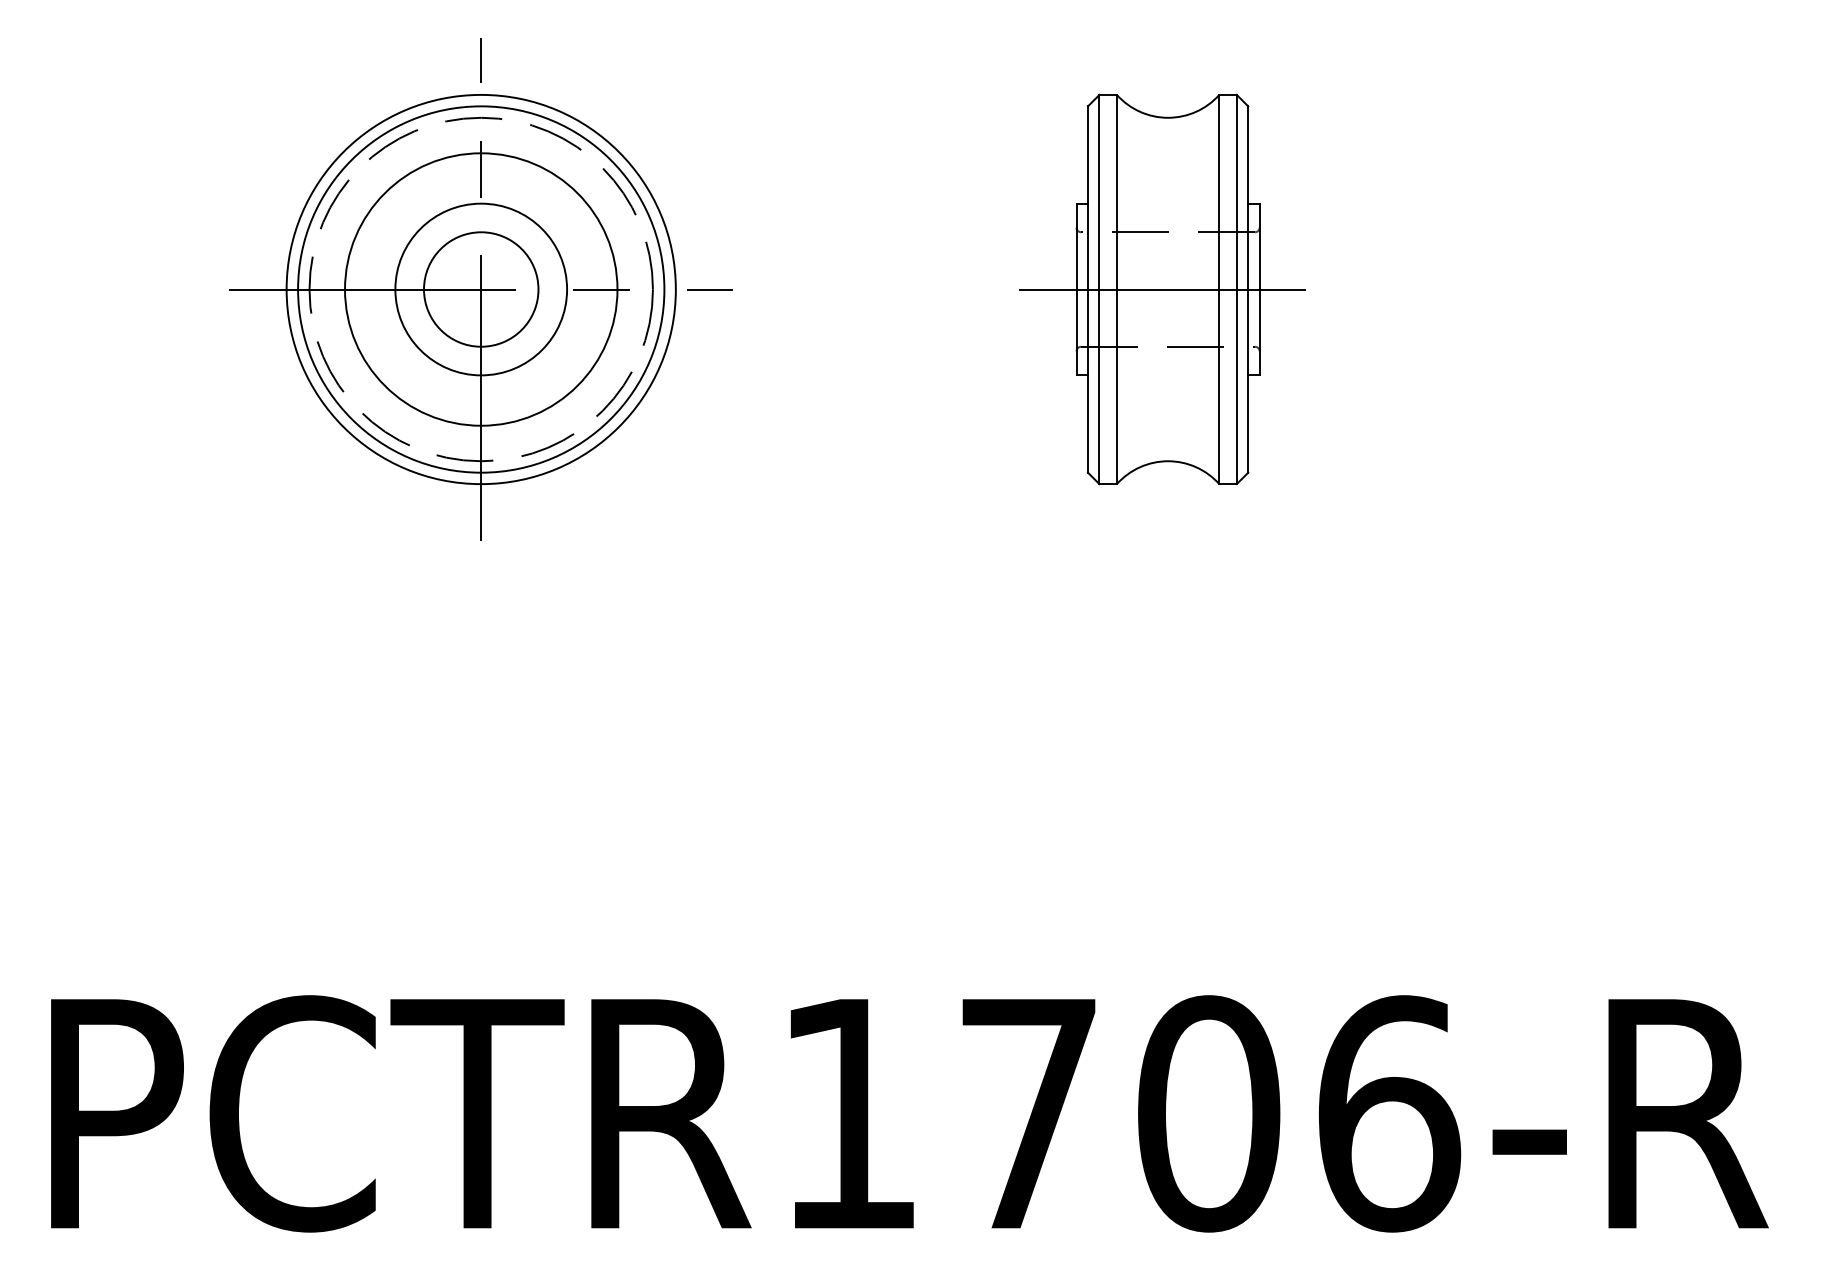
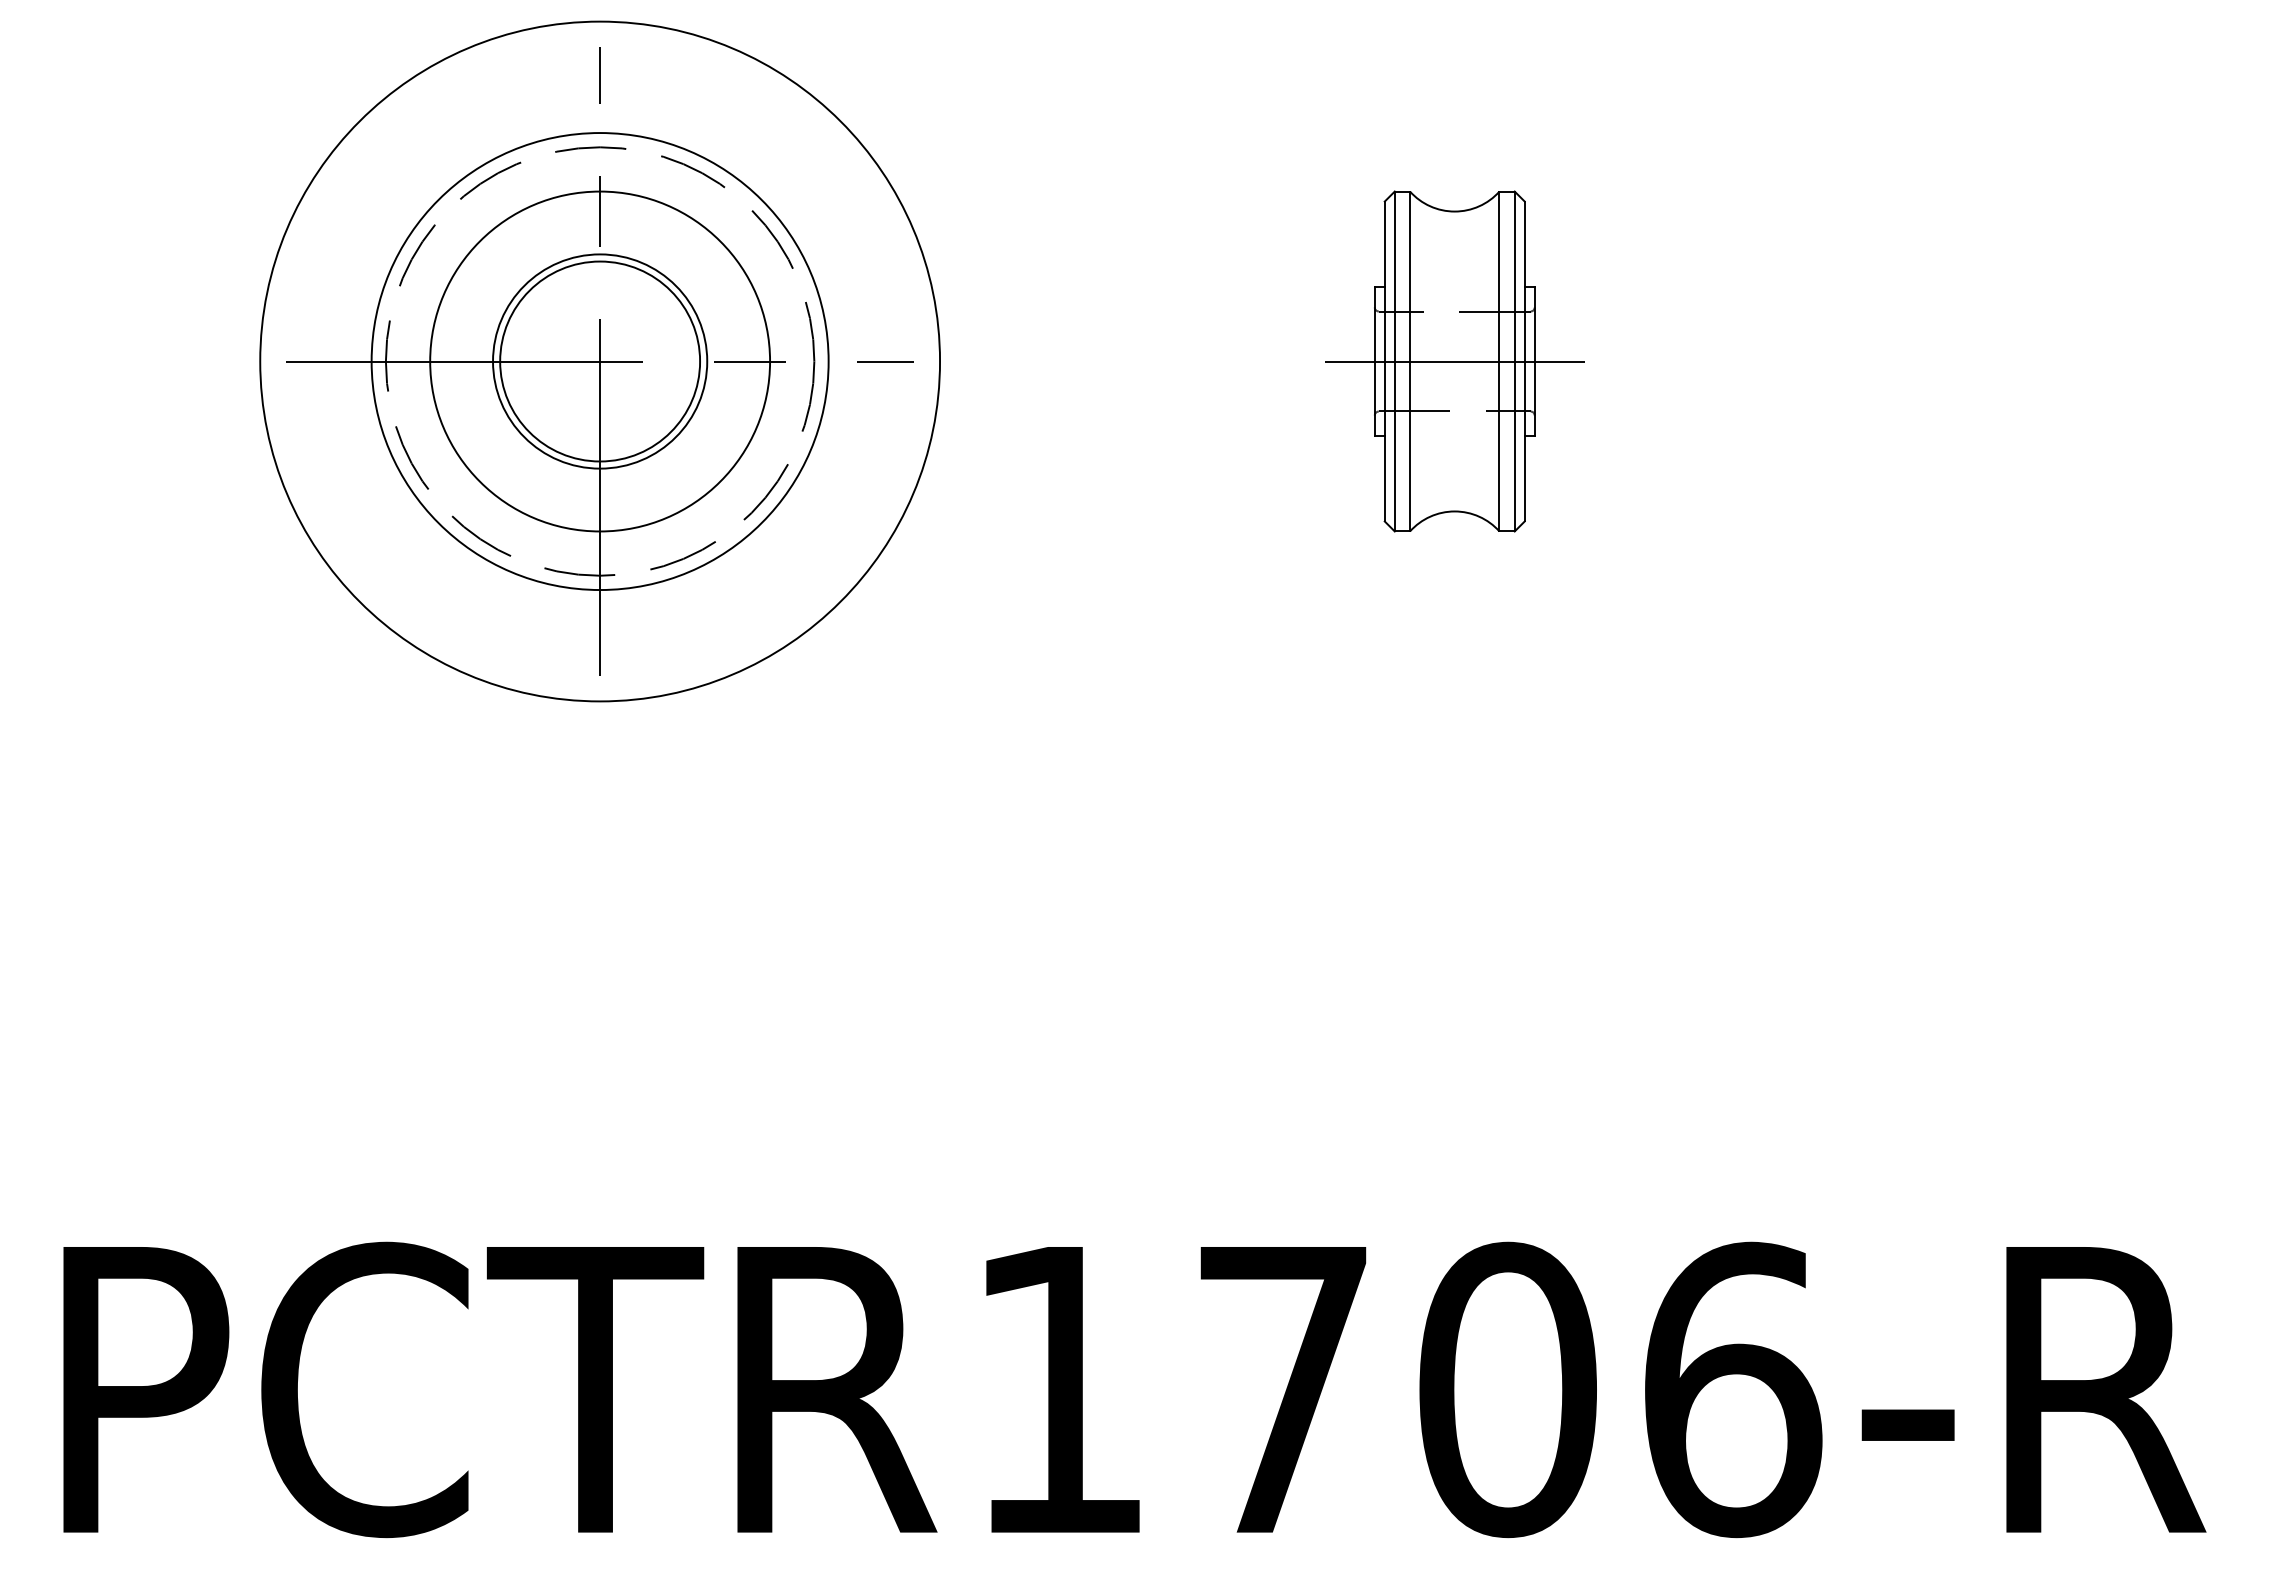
circle: (480, 289) -> (599, 361), size x1.4
circle: (480, 289) -> (599, 361), size x1.4
part: (1162, 289) -> (1449, 361), size x0.7

